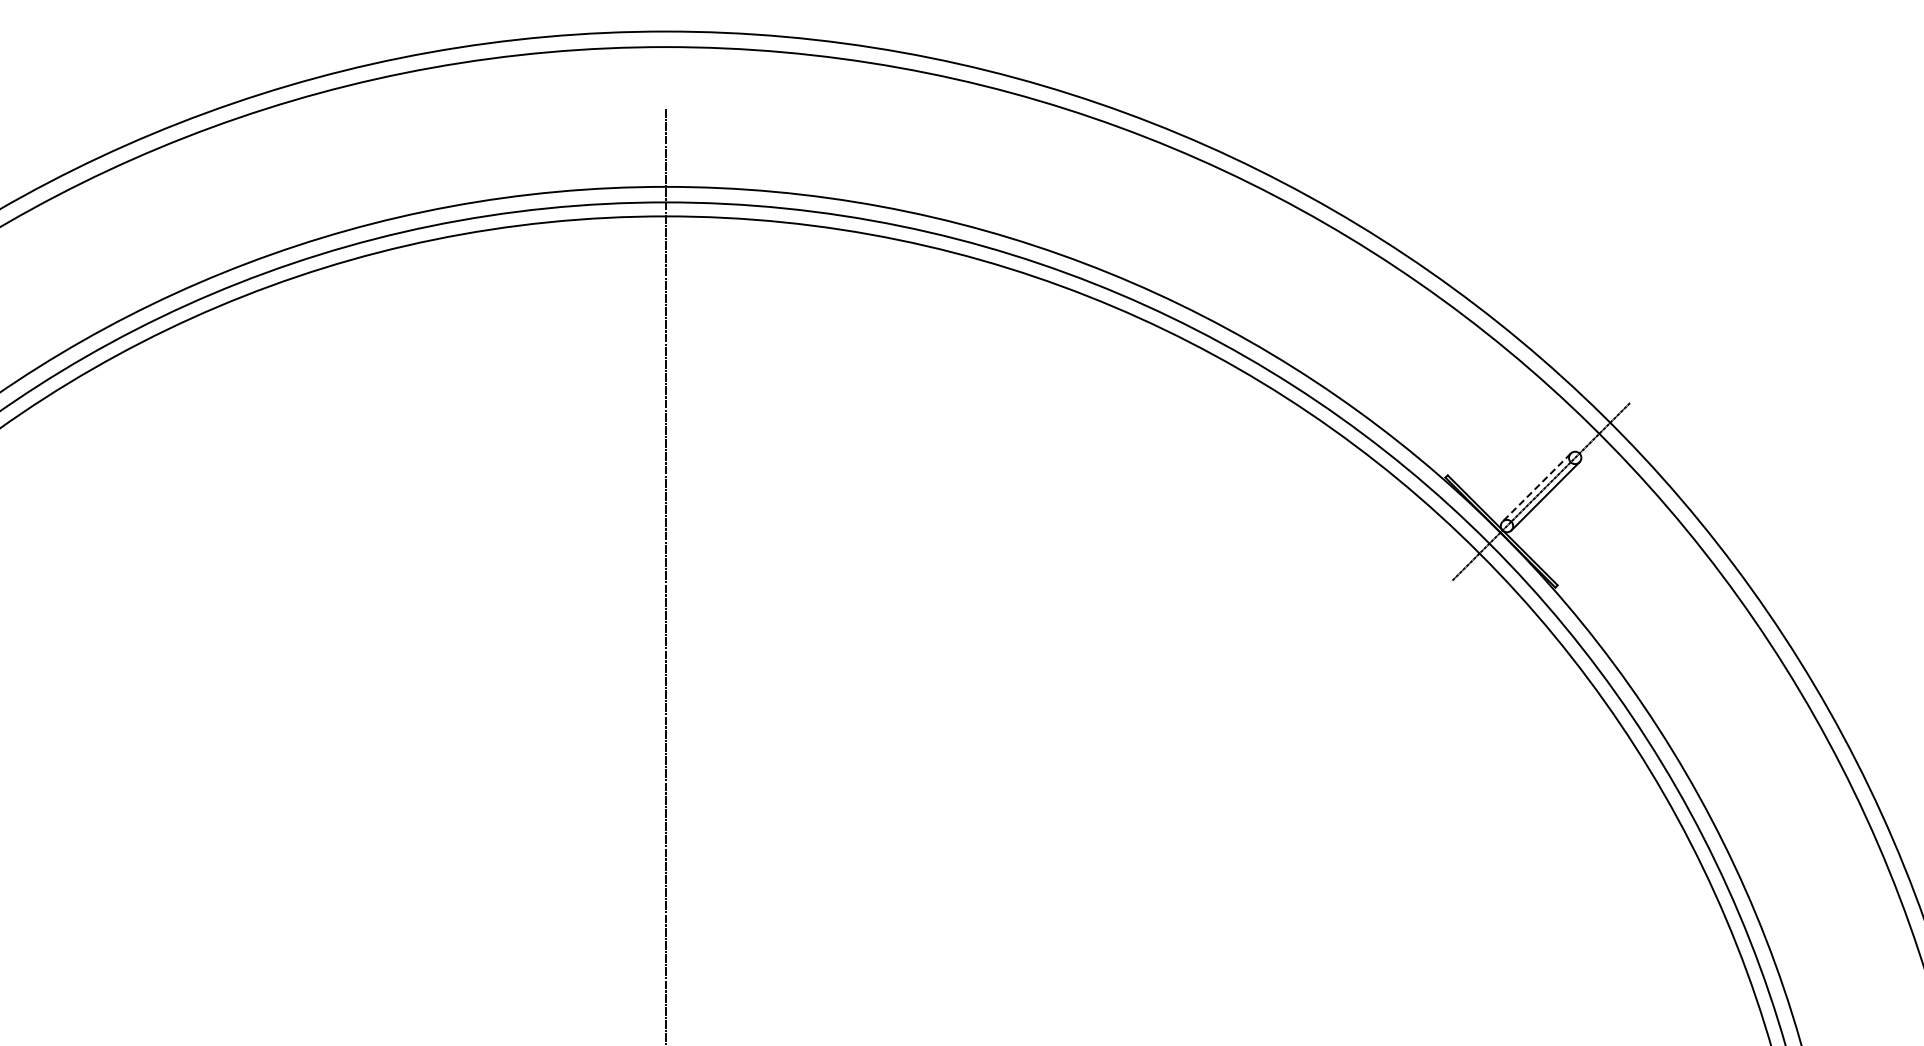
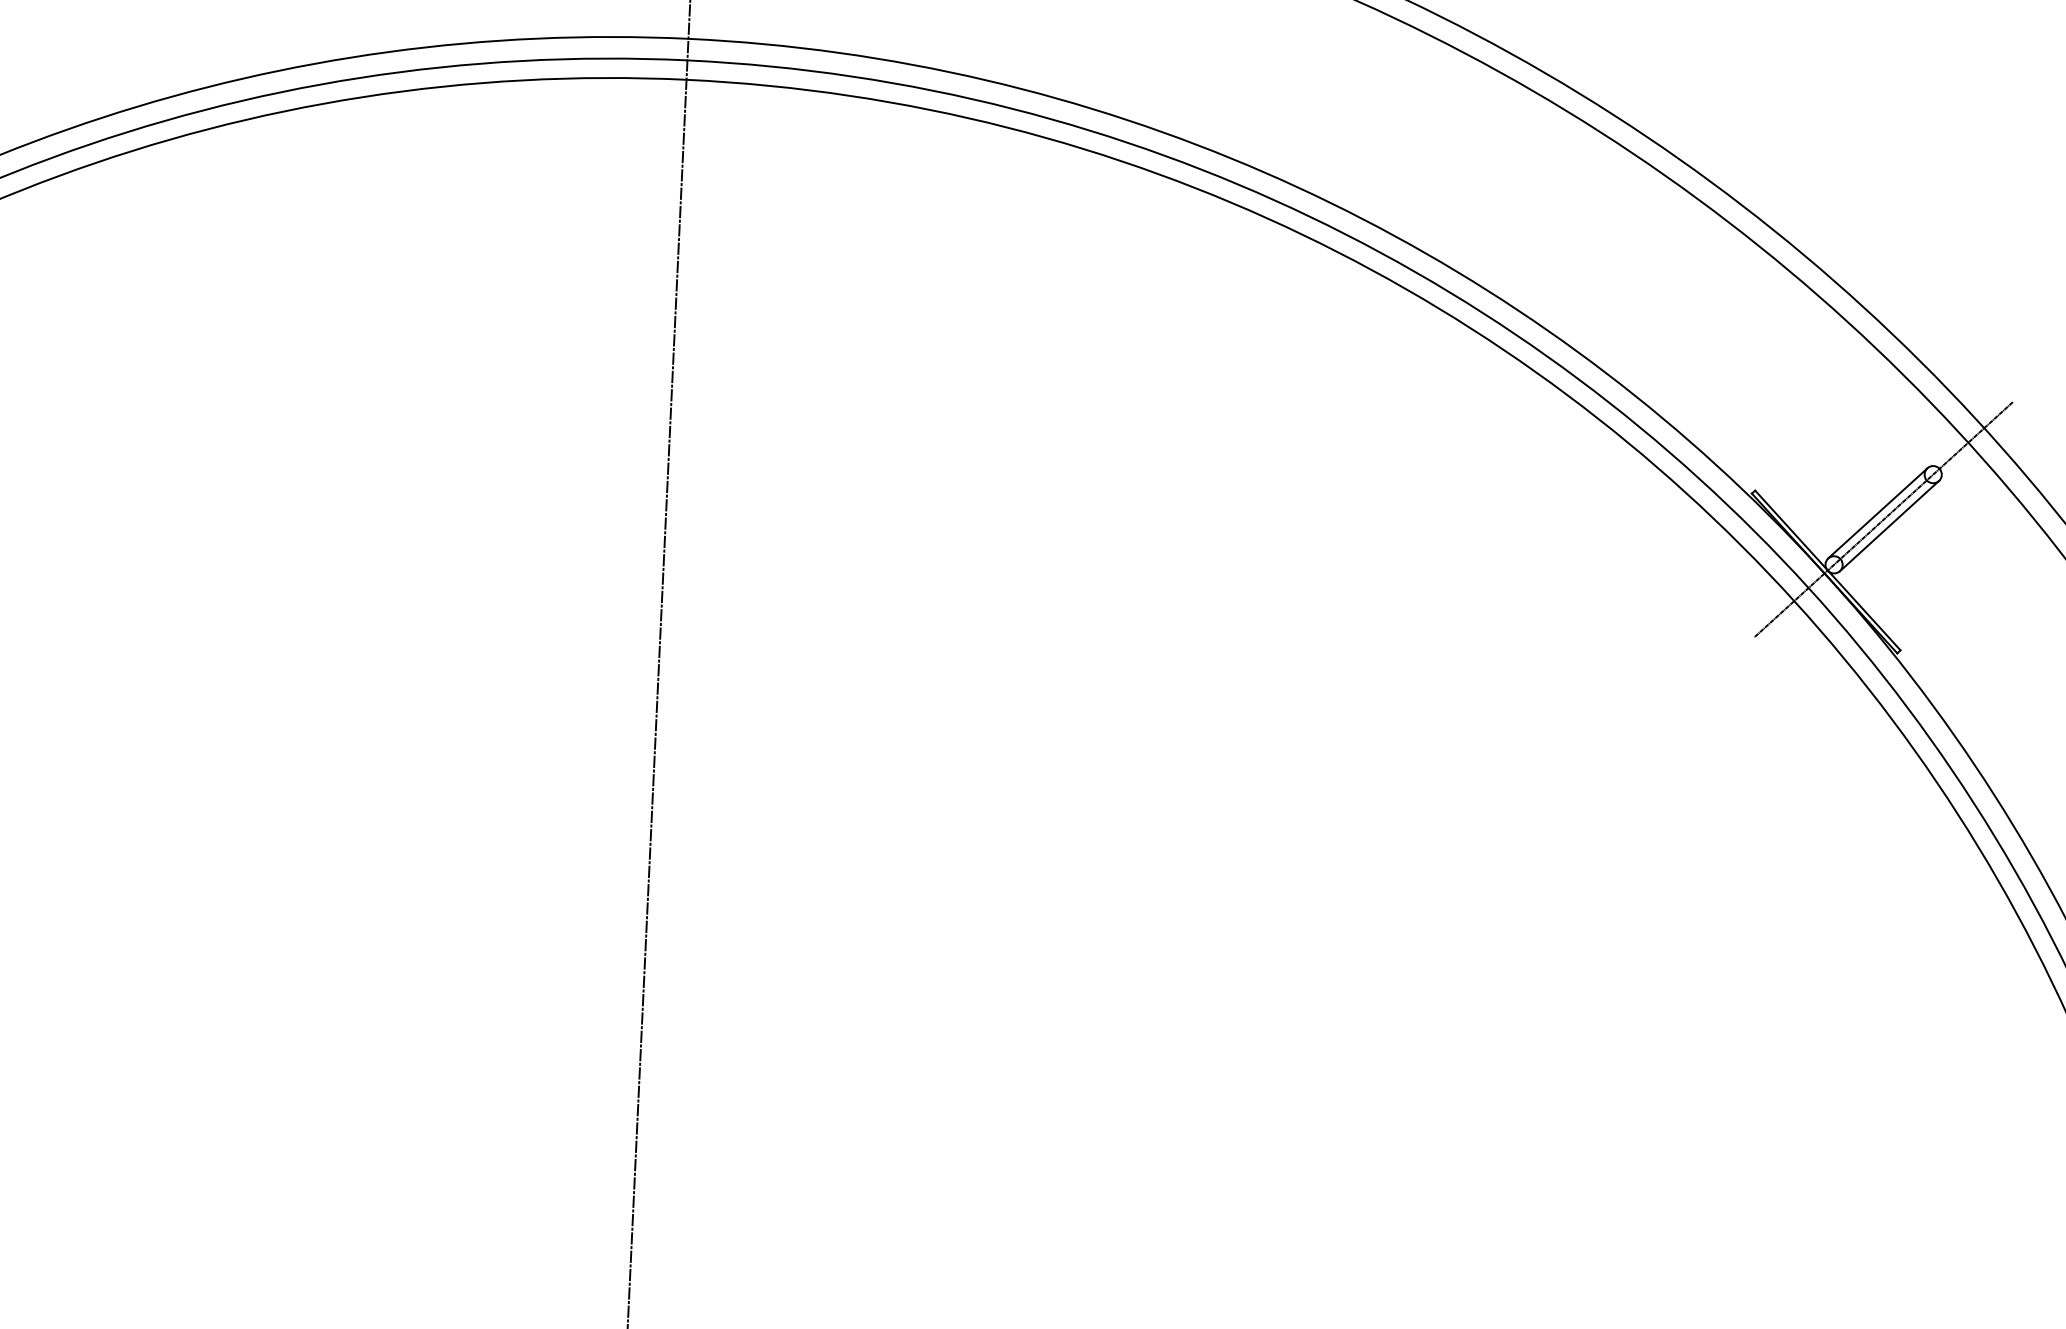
line: (1536, 487) -> (1877, 513), dashed -> solid

